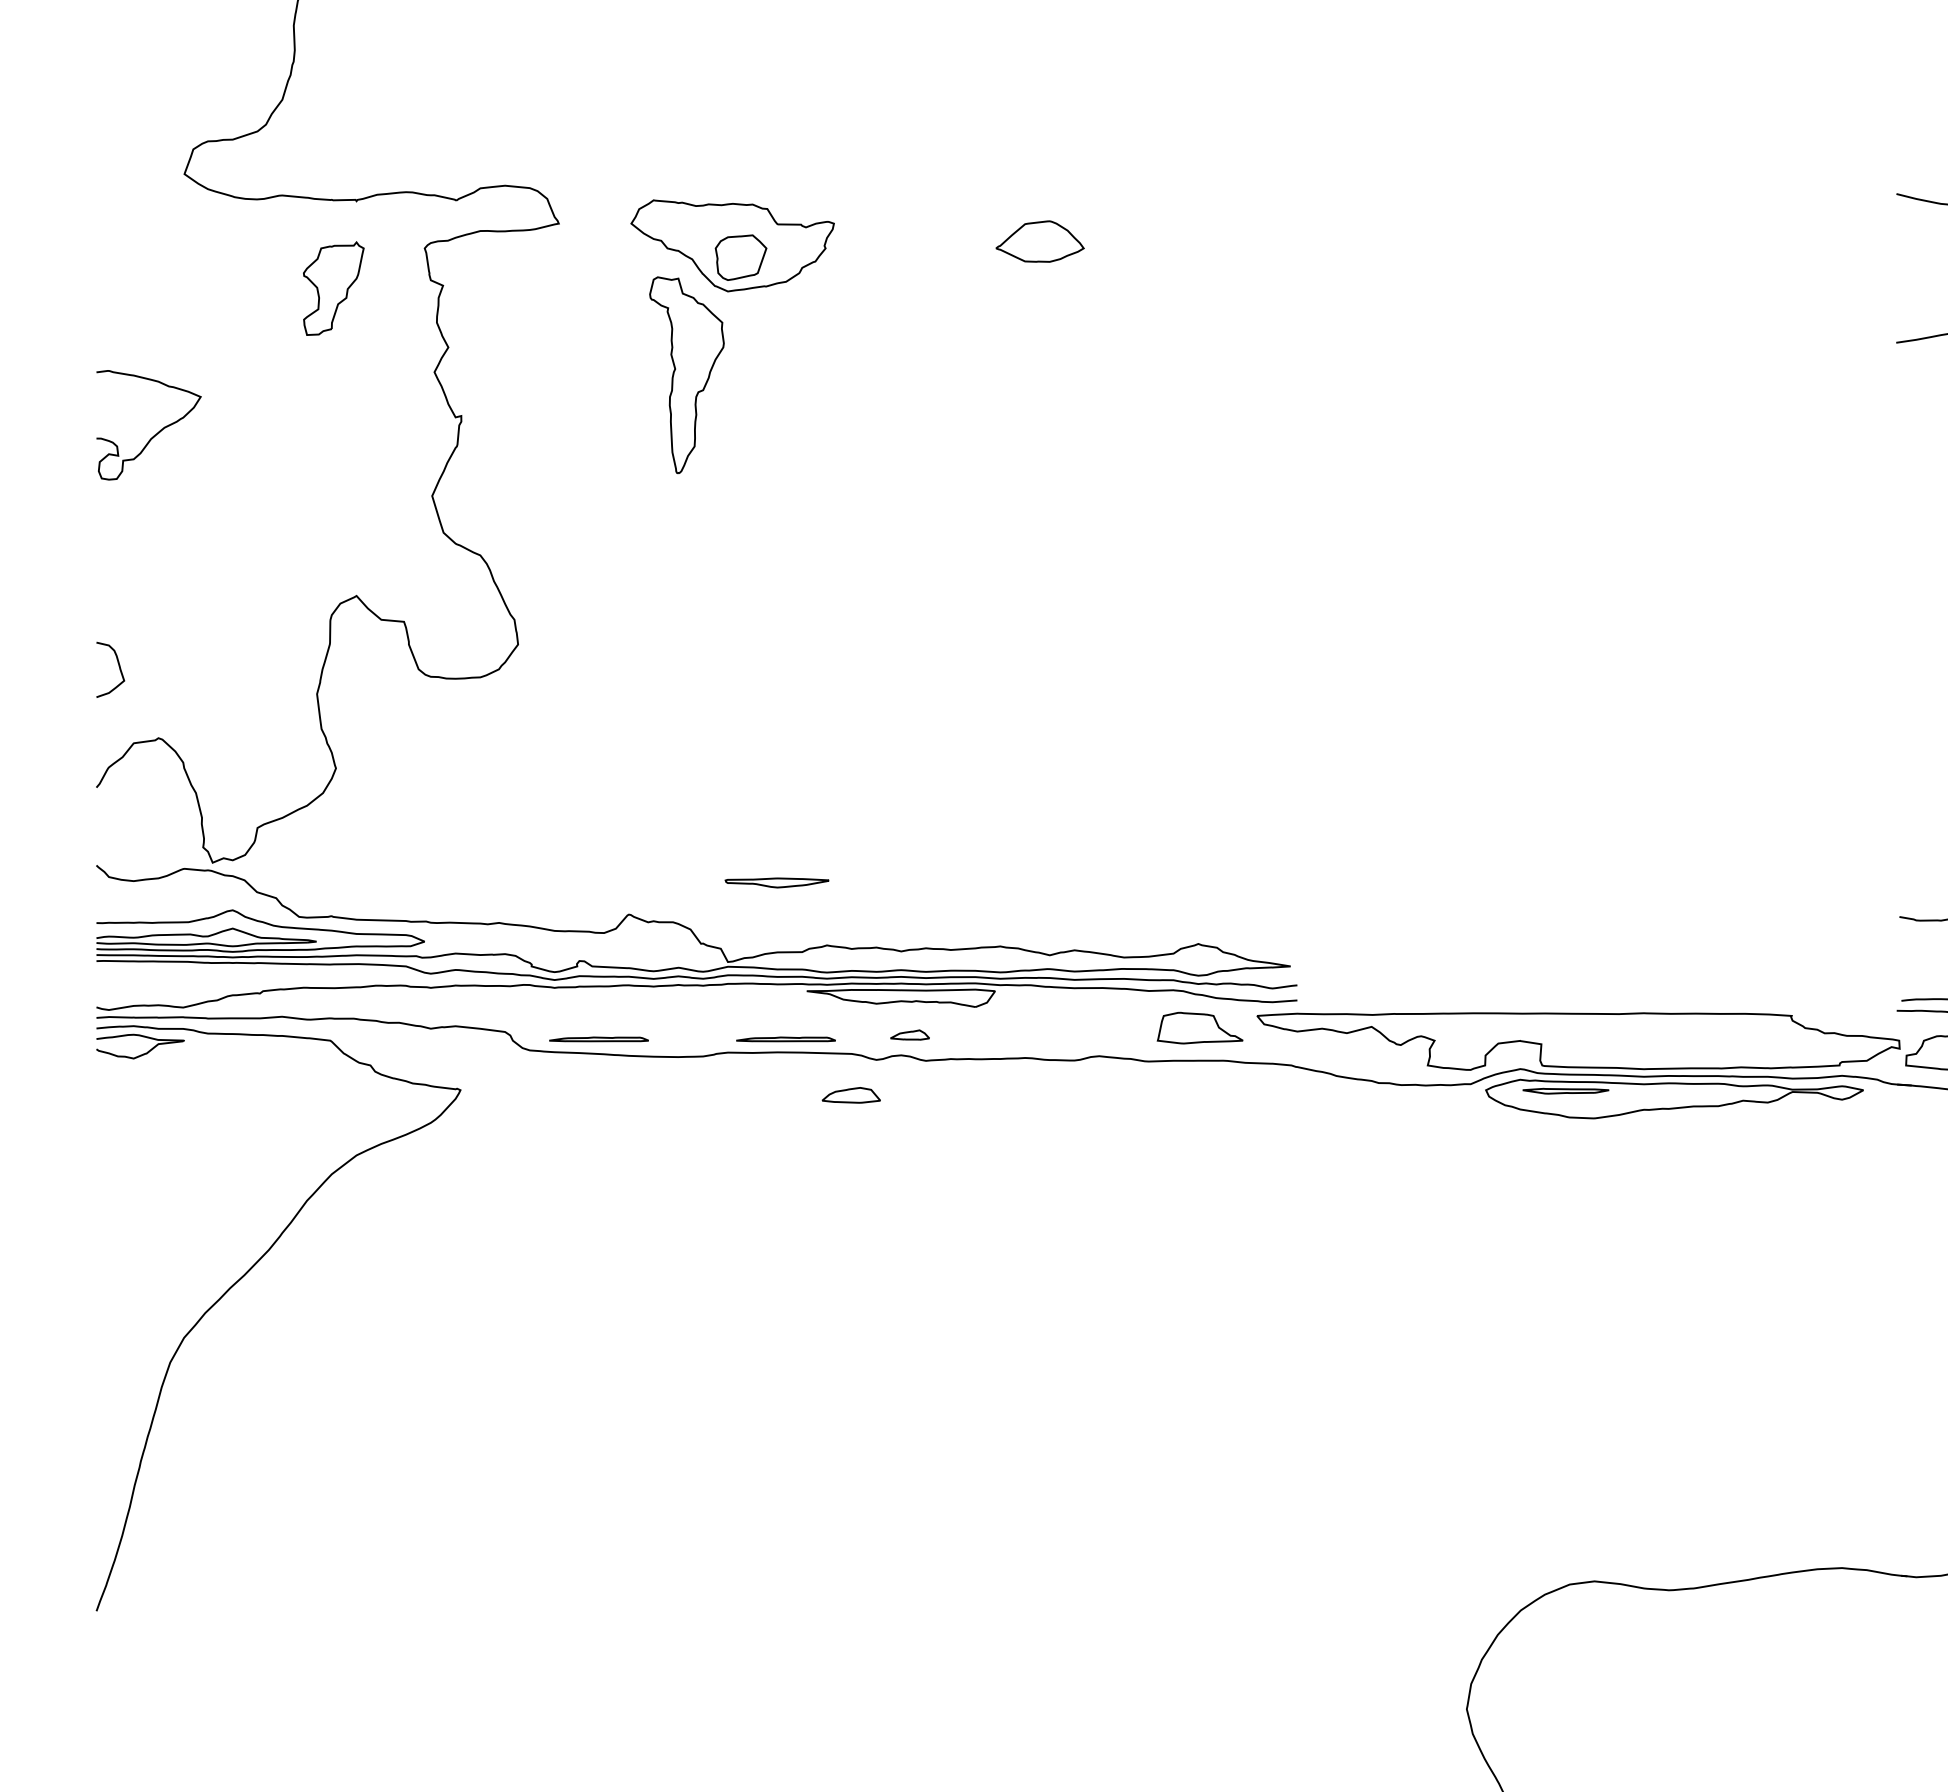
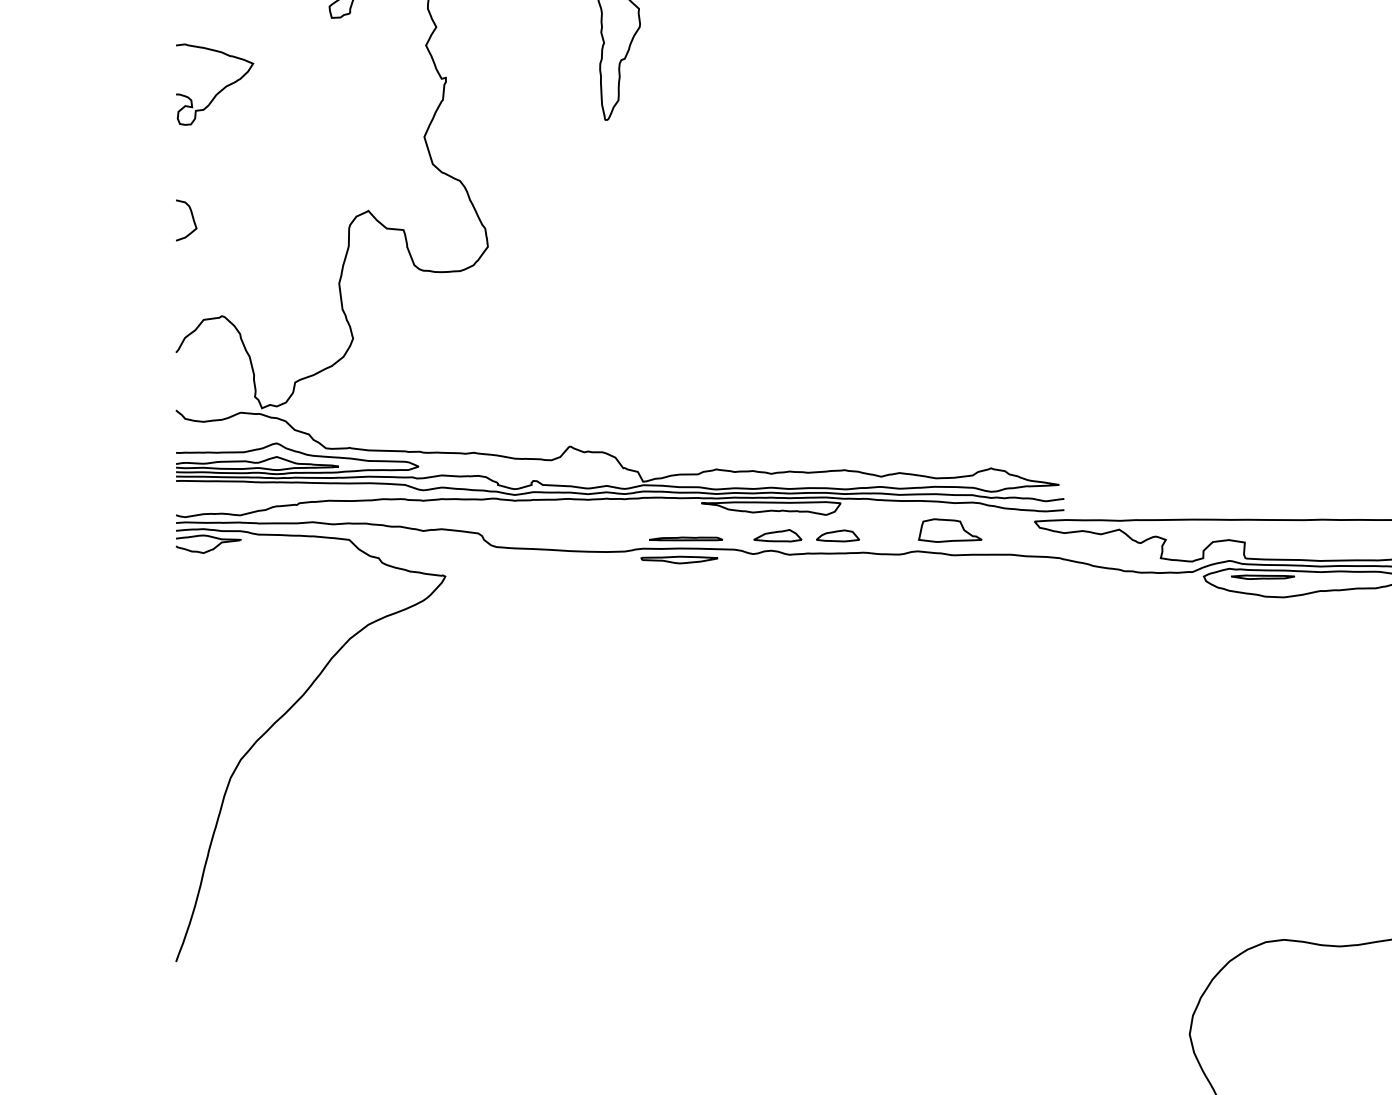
curve: (118, 666) -> (192, 217), moved
part: (776, 882) -> (679, 559), moved
part: (1199, 1027) -> (949, 530), moved
part: (909, 1034) -> (777, 535), size x1.67
part: (598, 1039) -> (547, 539), removed
part: (850, 1095) -> (837, 536), moved

